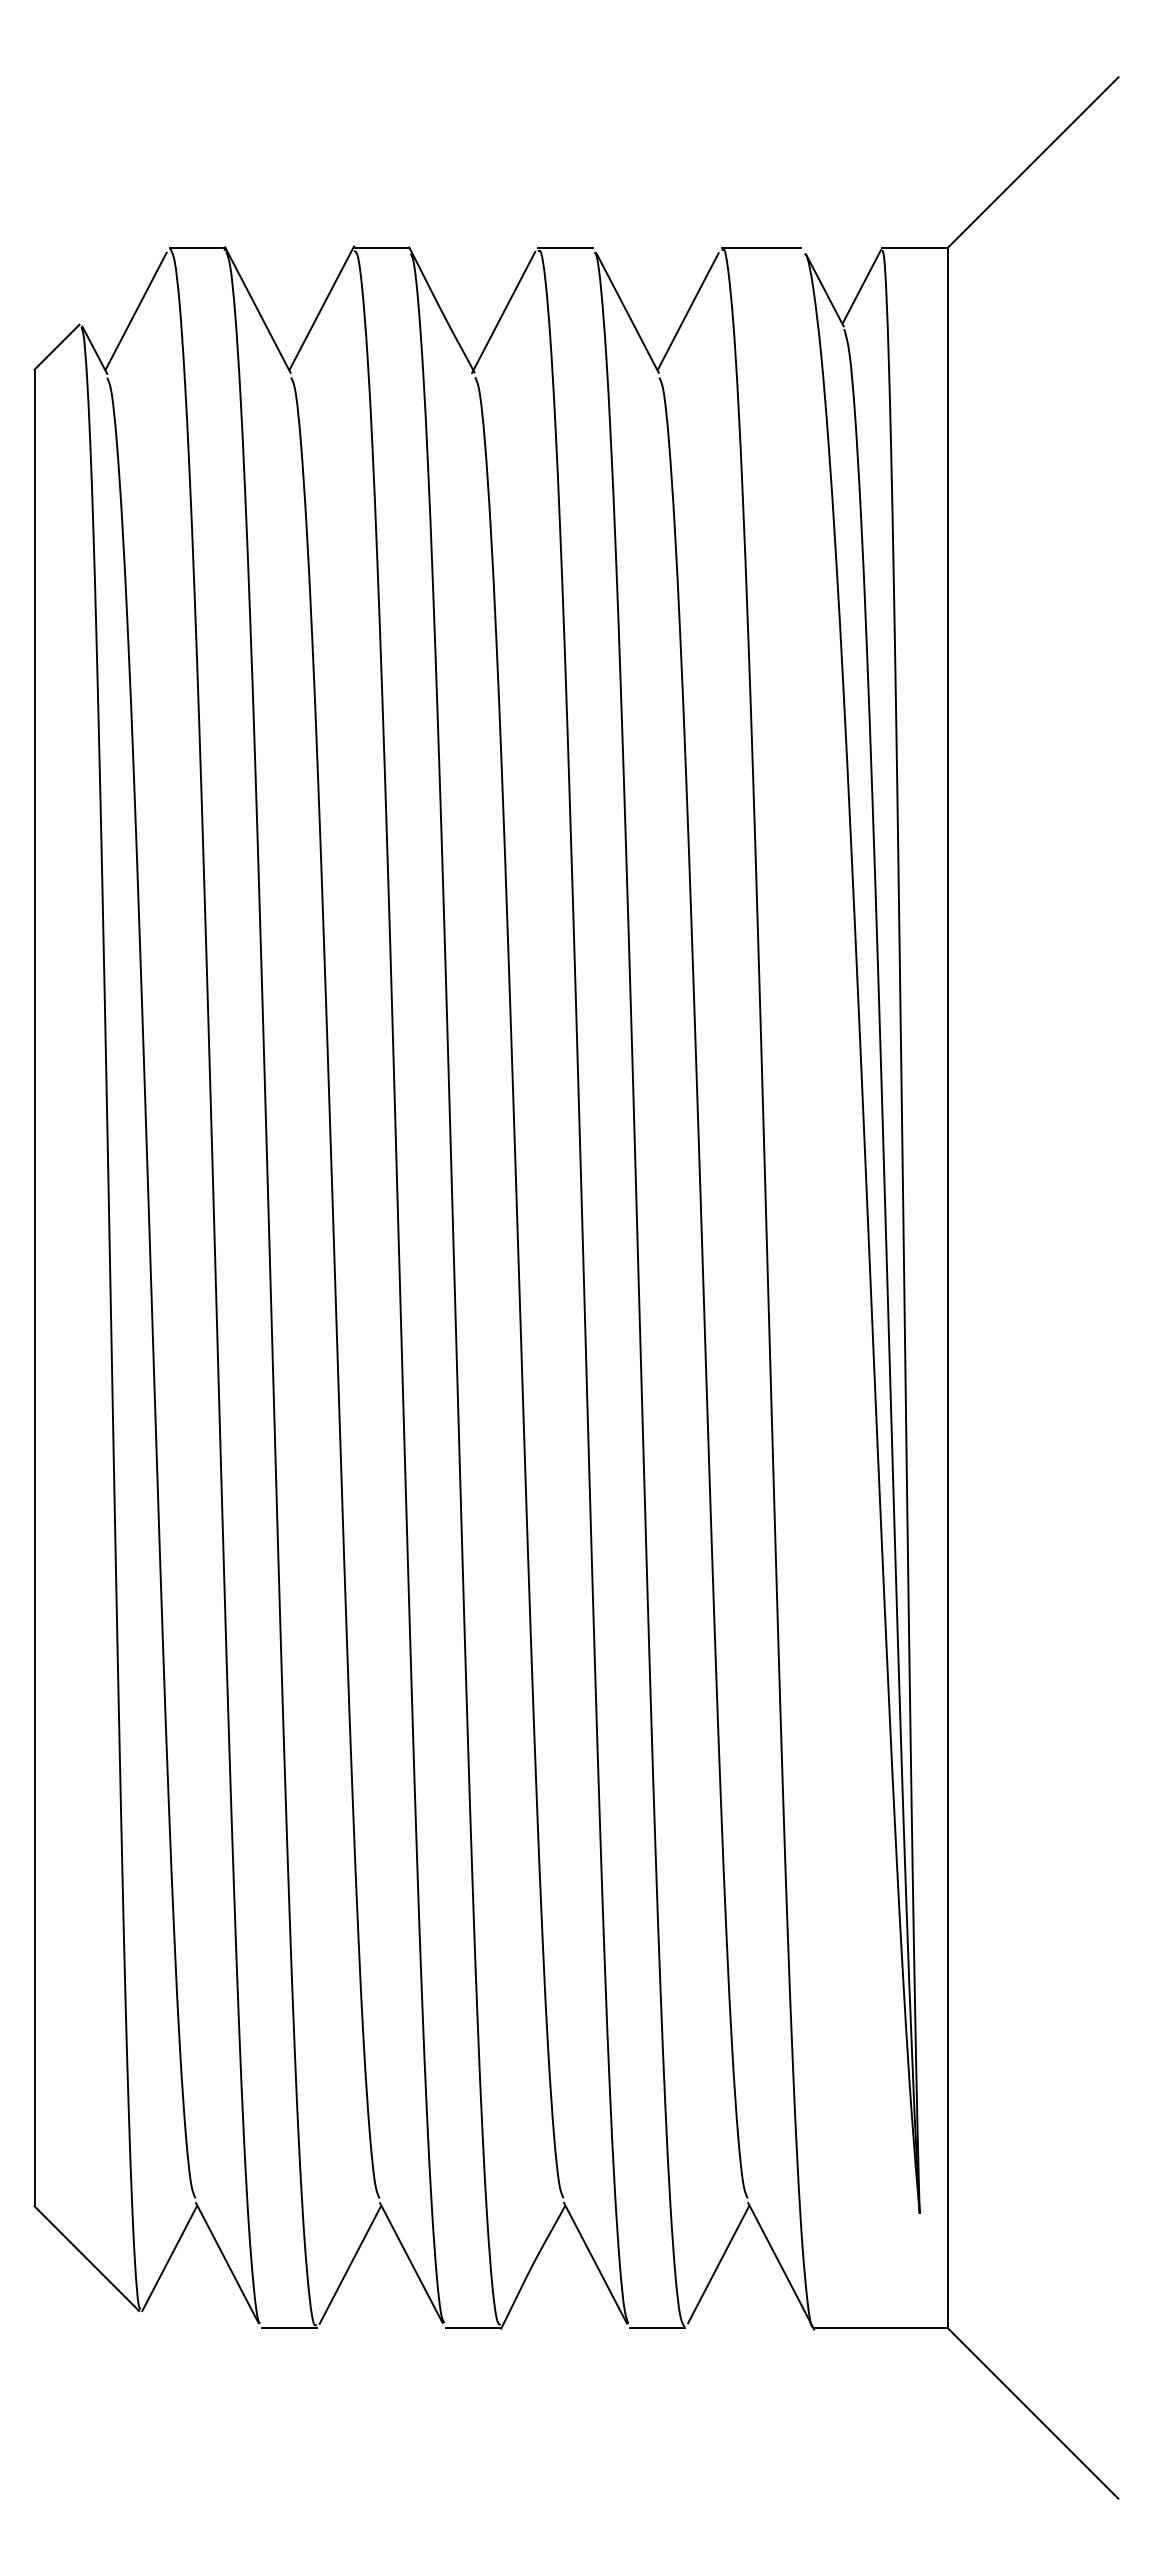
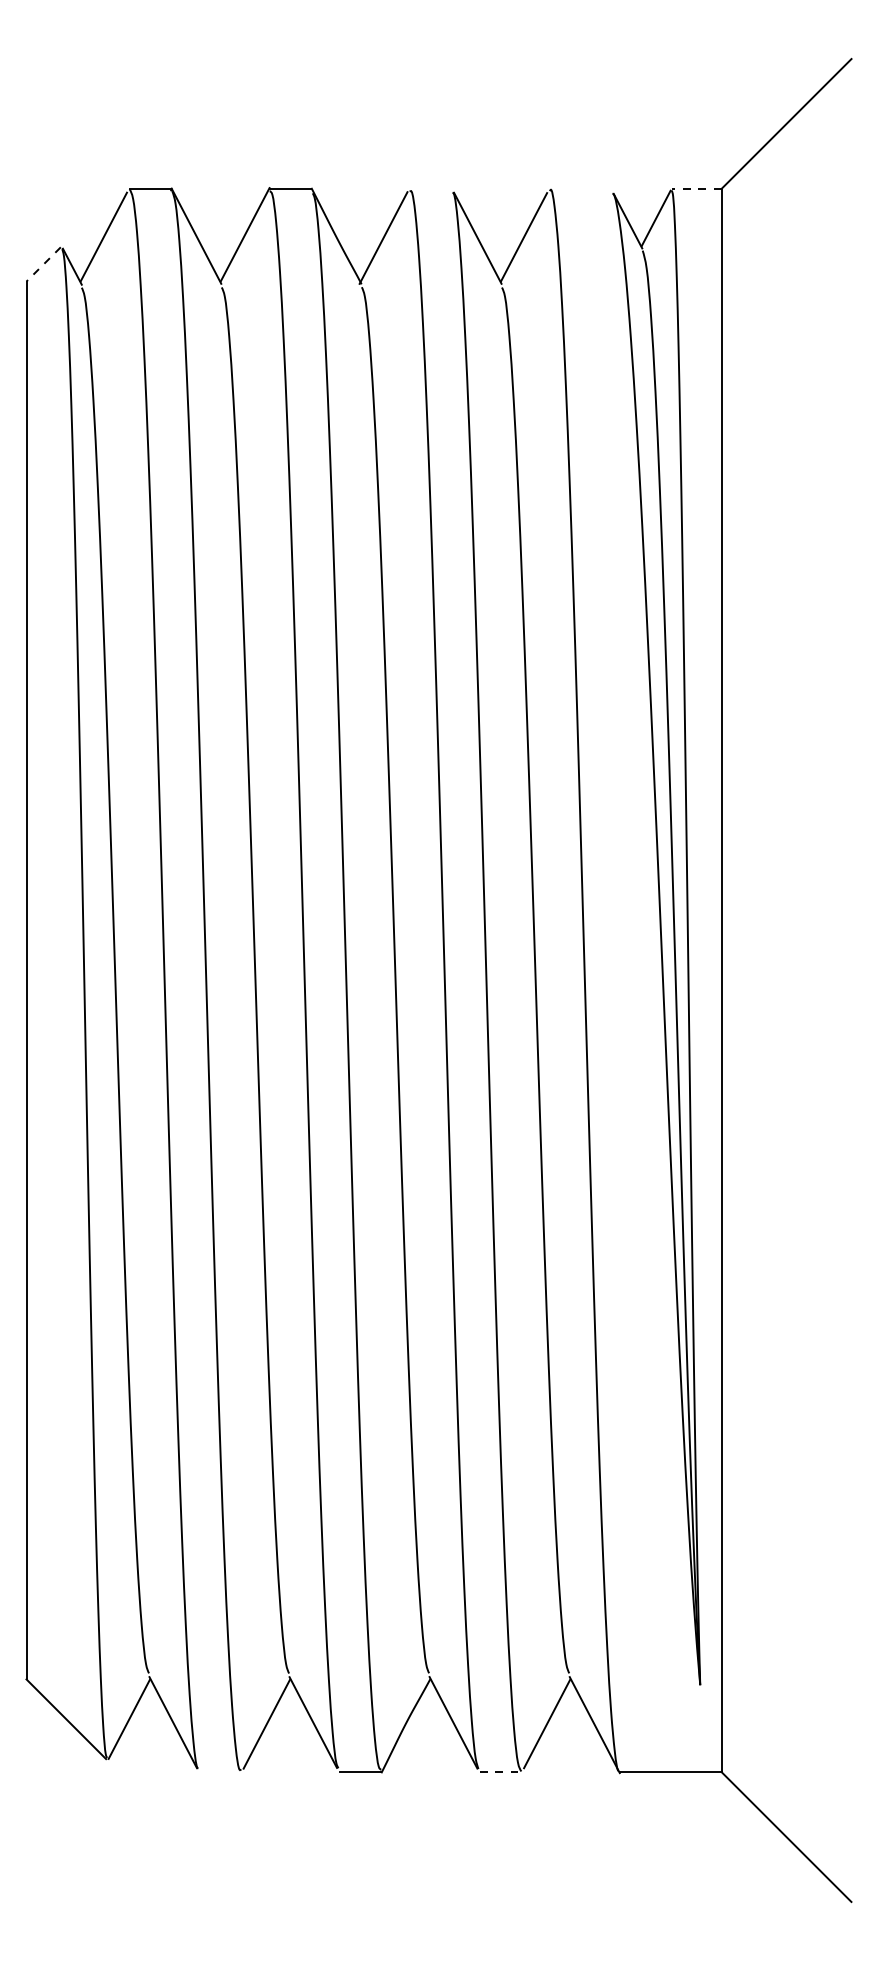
line: (565, 247) -> (430, 188), removed
line: (761, 247) -> (579, 188), removed
line: (914, 247) -> (696, 188), solid -> dashed
line: (57, 347) -> (43, 264), solid -> dashed
line: (289, 2328) -> (220, 1772), removed
line: (657, 2328) -> (500, 1772), solid -> dashed

